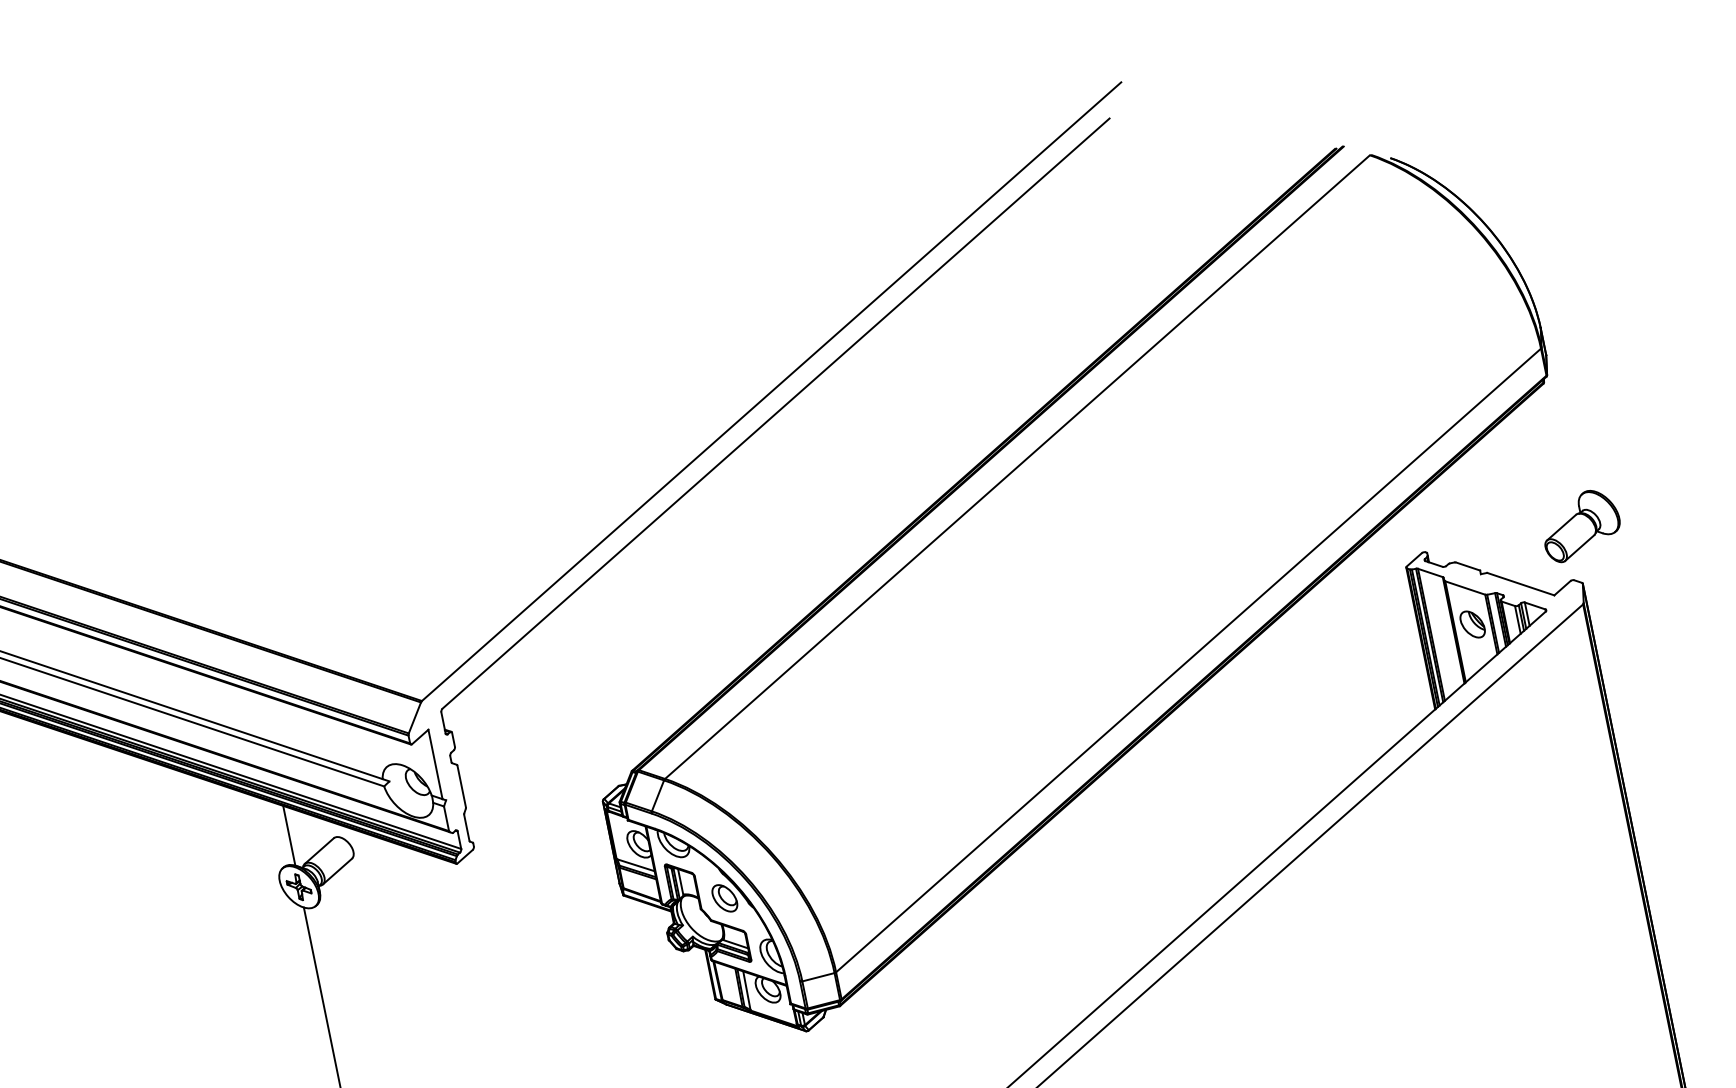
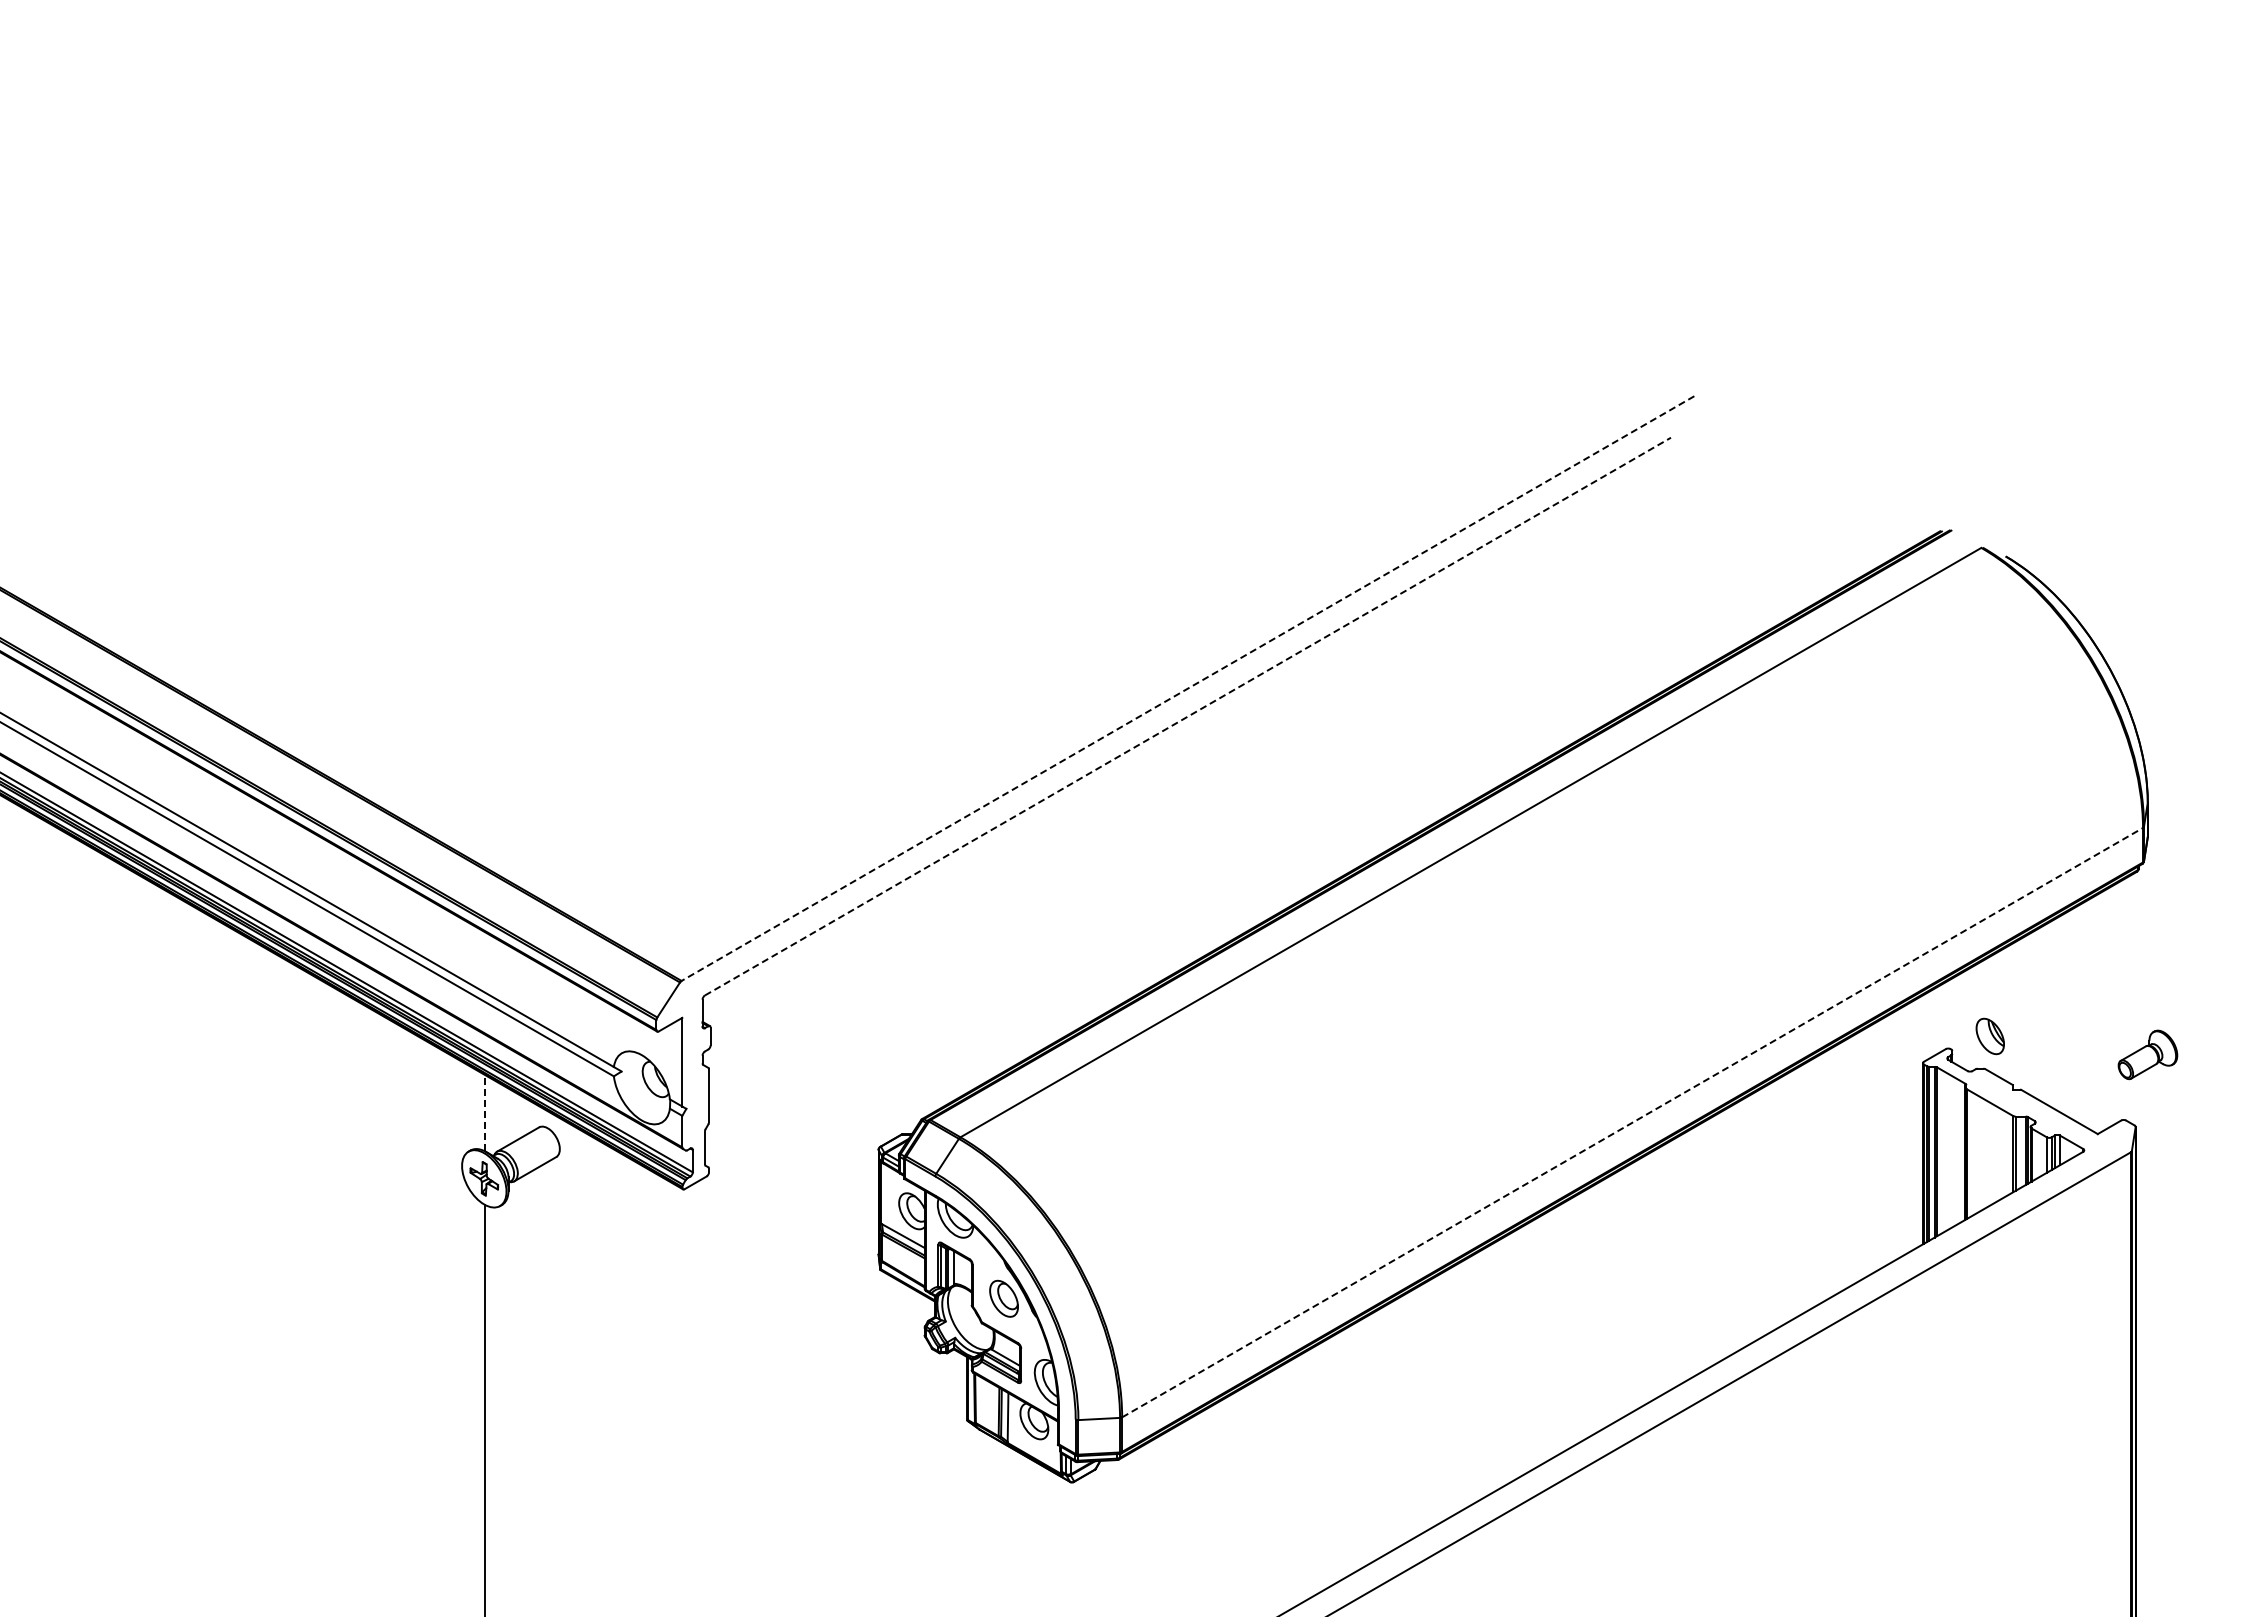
line: (771, 391) -> (1187, 688), solid -> dashed
line: (775, 413) -> (1187, 716), solid -> dashed
part: (1580, 525) -> (2147, 1054), size x0.6
part: (1472, 624) -> (1989, 1036), moved
line: (1189, 660) -> (1633, 1122), solid -> dashed
line: (289, 835) -> (485, 1112), solid -> dashed

